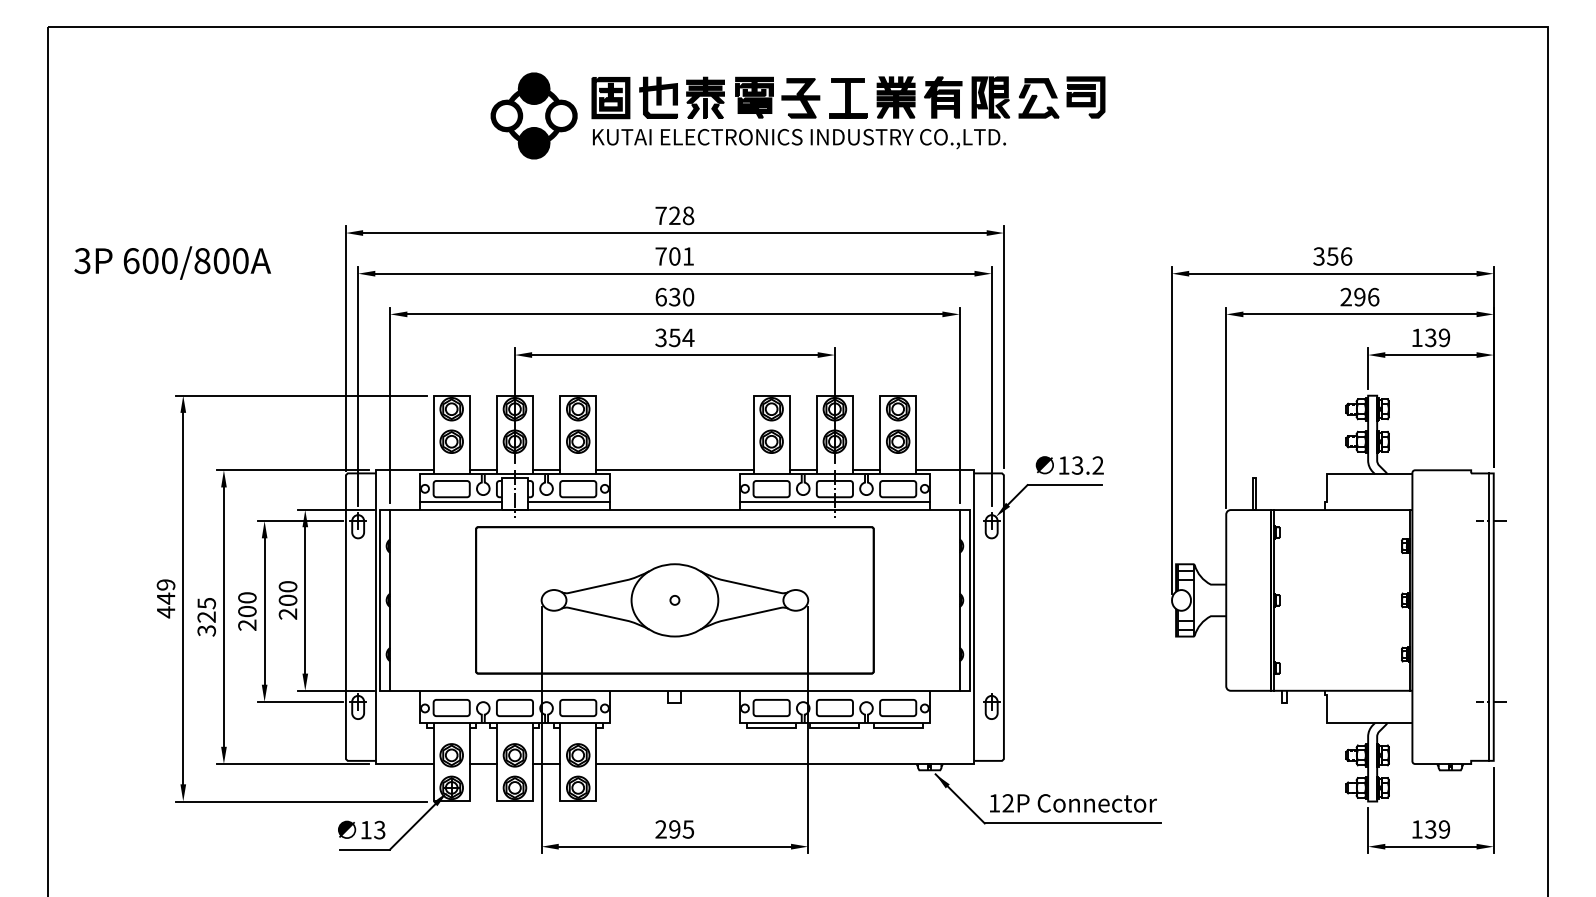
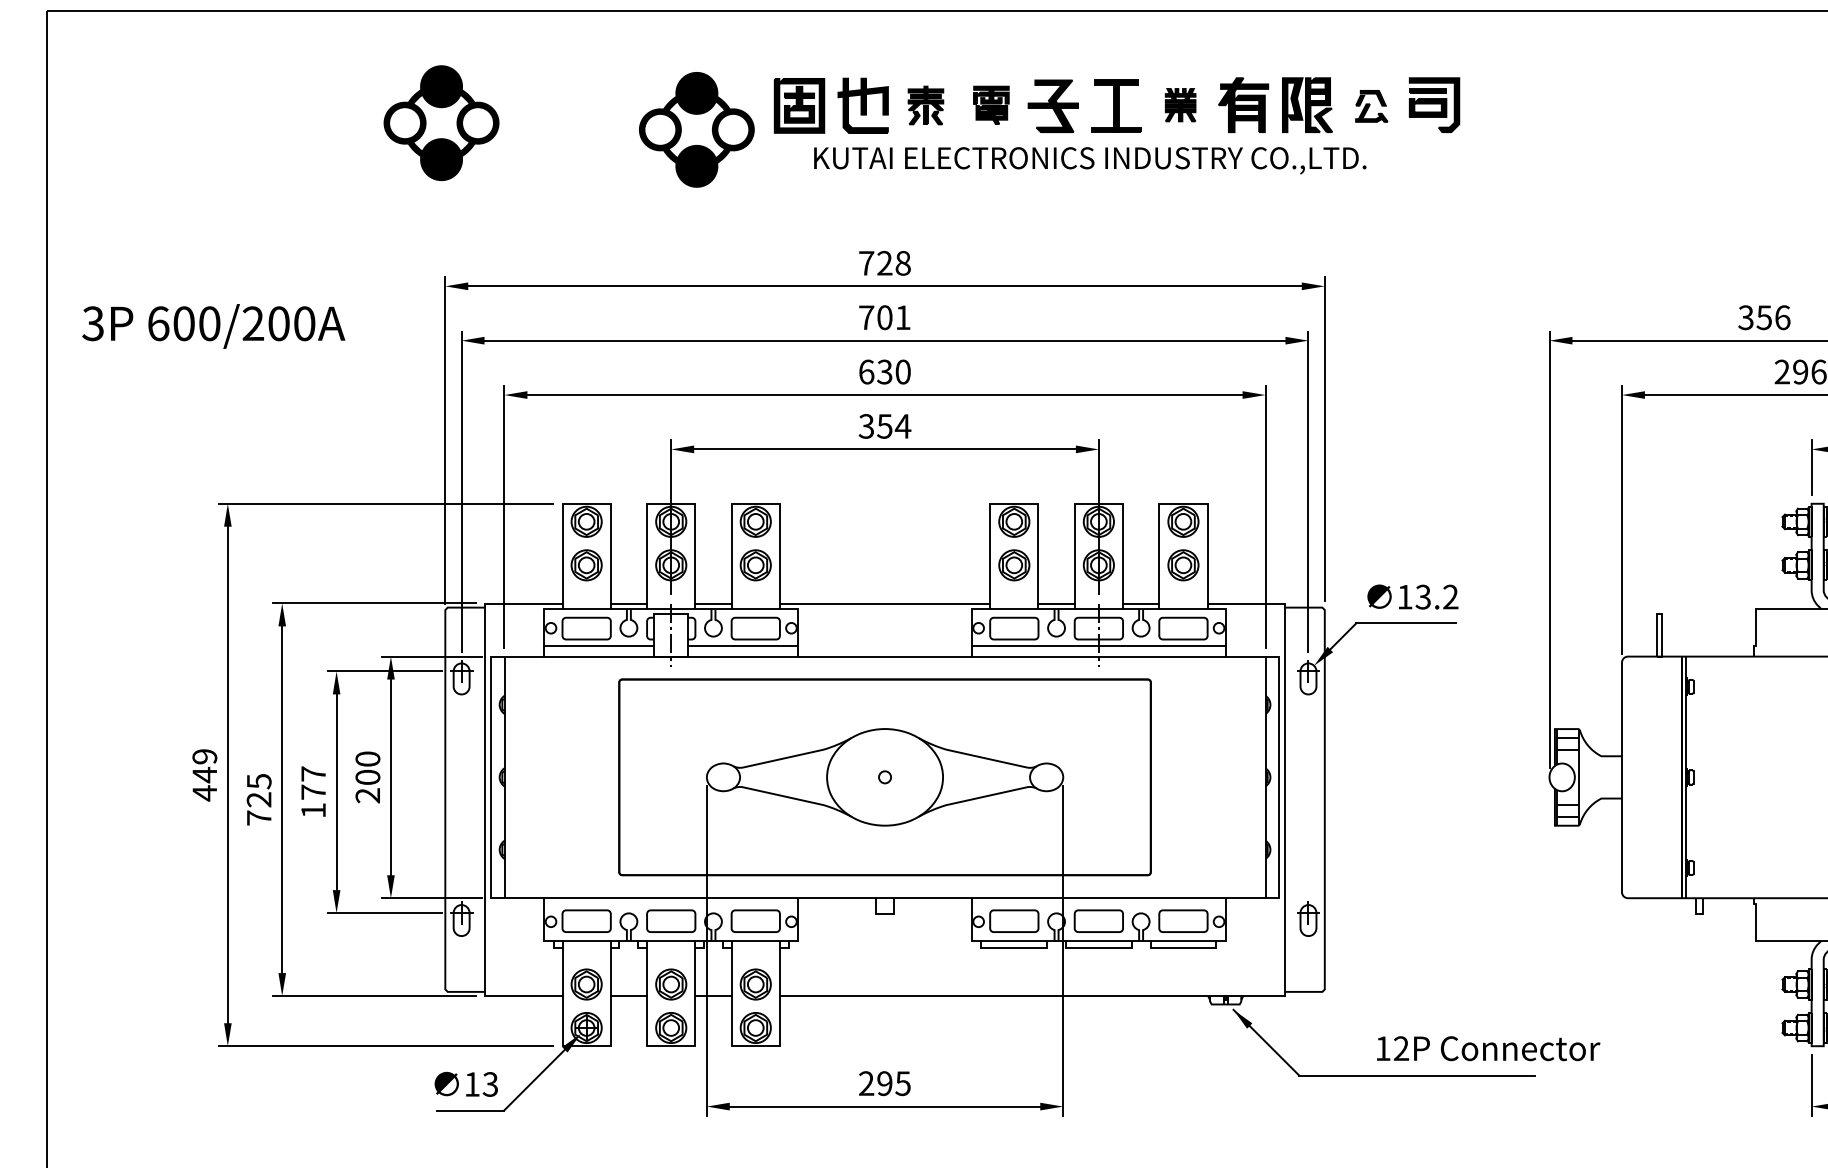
part: (705, 97) -> (925, 105), size x0.7
part: (754, 97) -> (991, 105), size x0.7
part: (895, 97) -> (1179, 105), size x0.6
part: (1038, 98) -> (1371, 106), size x0.6
part: (342, 110) -> (440, 122), added
text: (799, 139) -> (1090, 161), moved
text: (202, 261) -> (253, 324), 600/800A -> 600/200A
text: (247, 611) -> (313, 792), 200 -> 177
text: (206, 630) -> (258, 817), 325 -> 725
text: (1073, 803) -> (1488, 1048), moved

